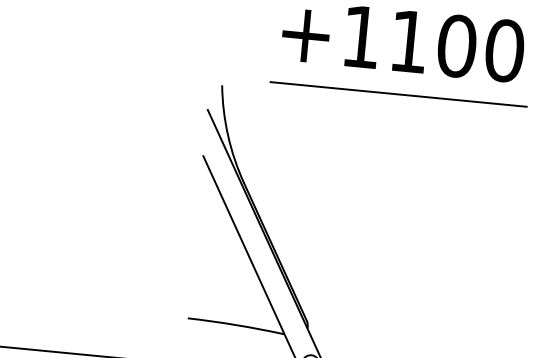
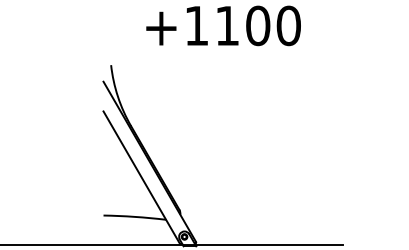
line: (397, 94) -> (223, 60), removed

